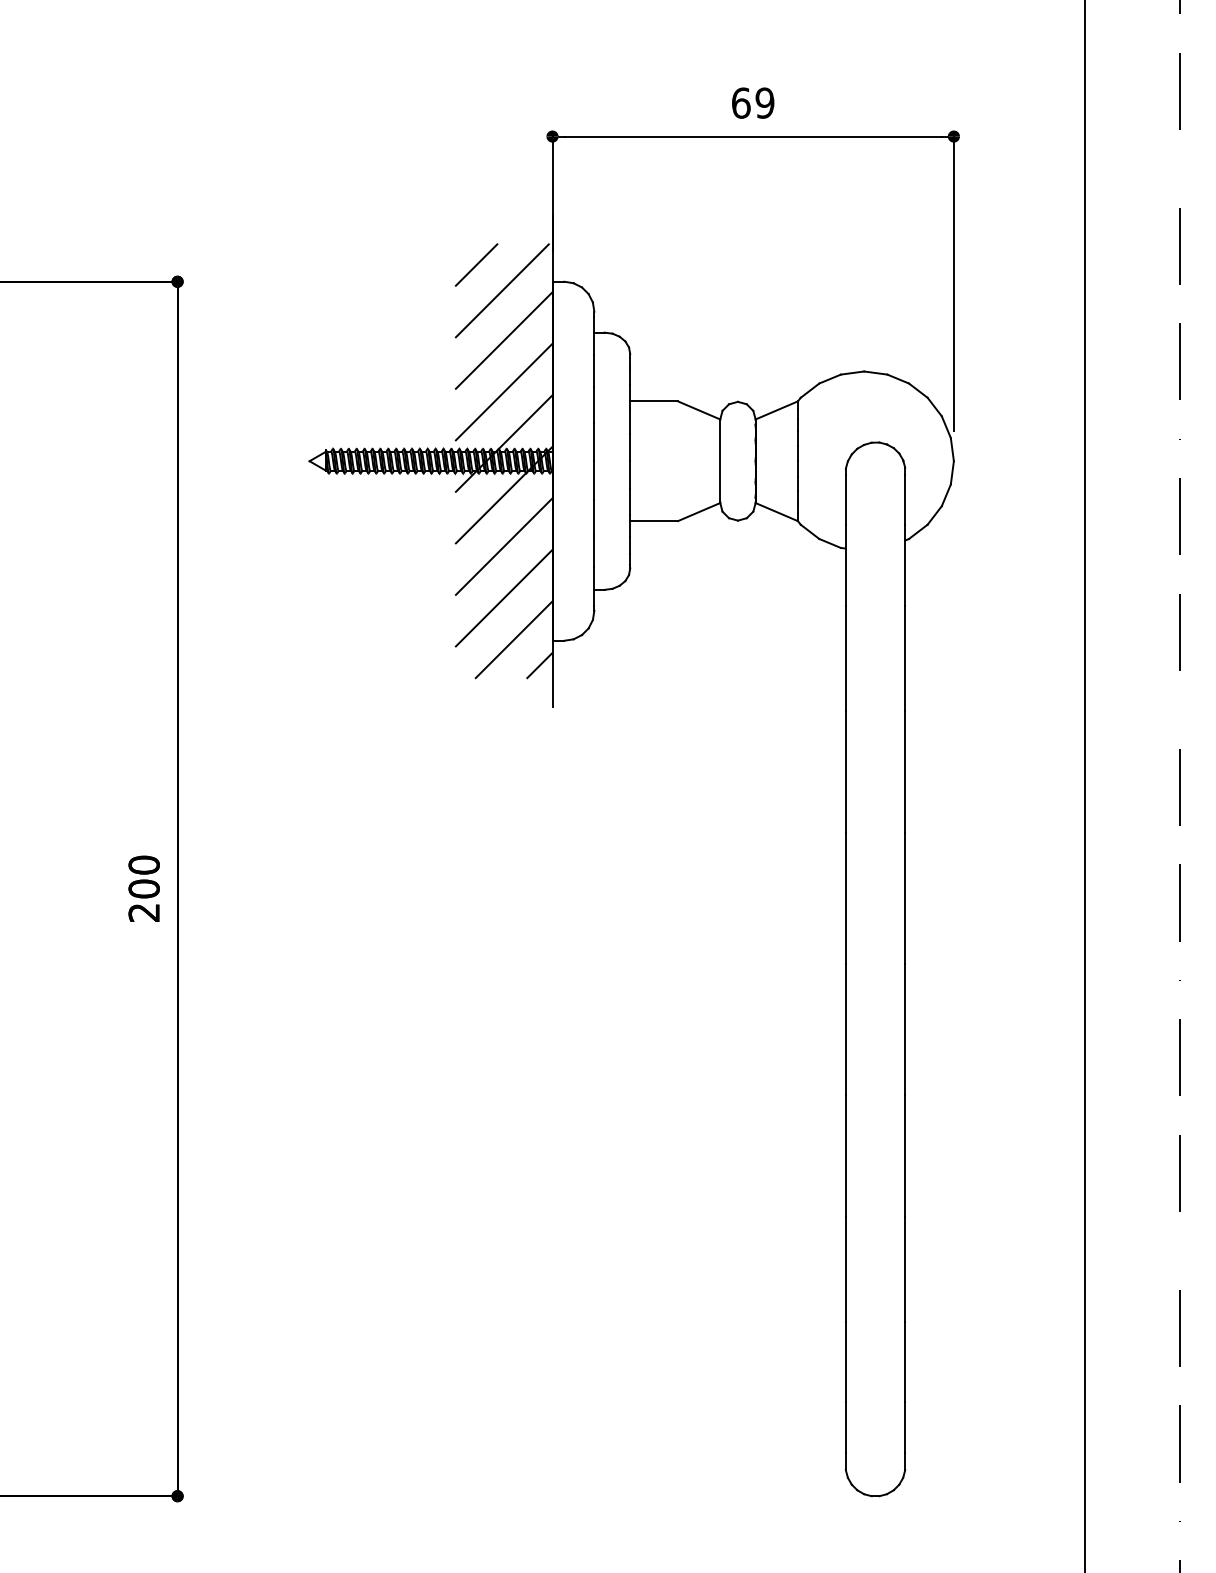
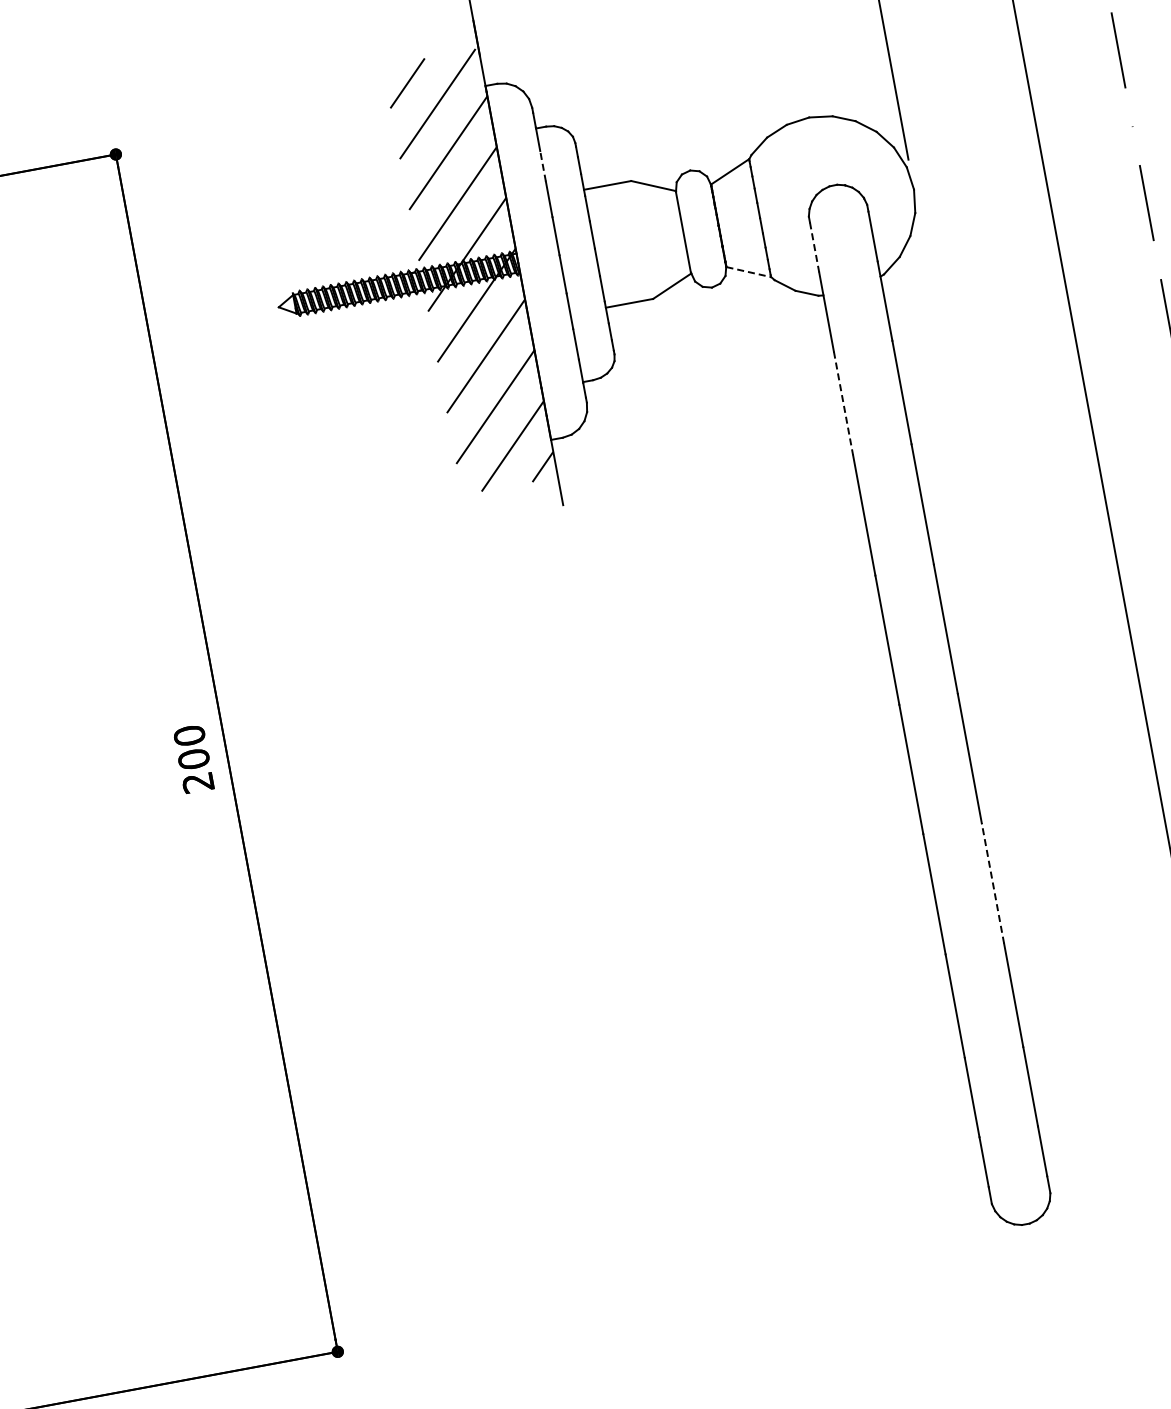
line: (594, 370) -> (543, 165), solid -> dashed
line: (845, 500) -> (814, 248), solid -> dashed
line: (776, 512) -> (748, 272), solid -> dashed
line: (845, 658) -> (843, 403), solid -> dashed
line: (905, 1155) -> (993, 882), solid -> dashed

